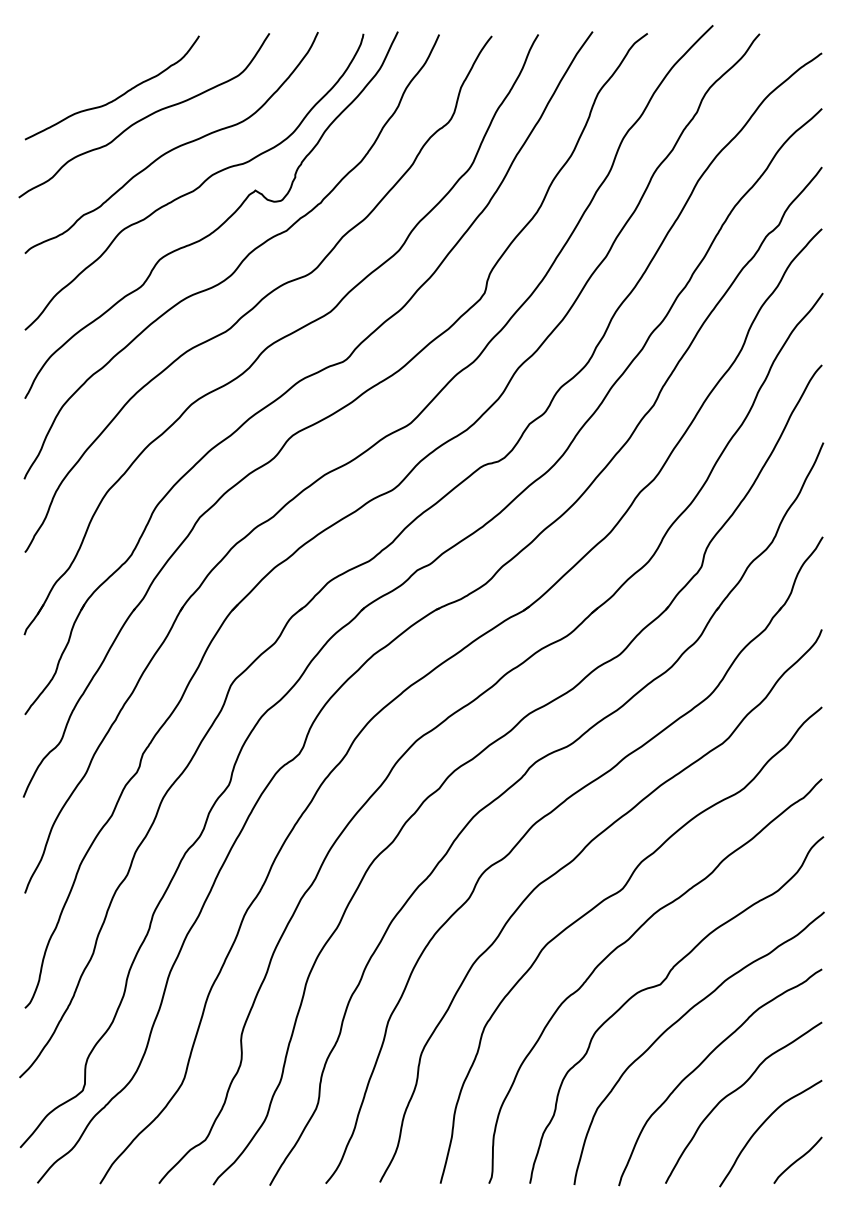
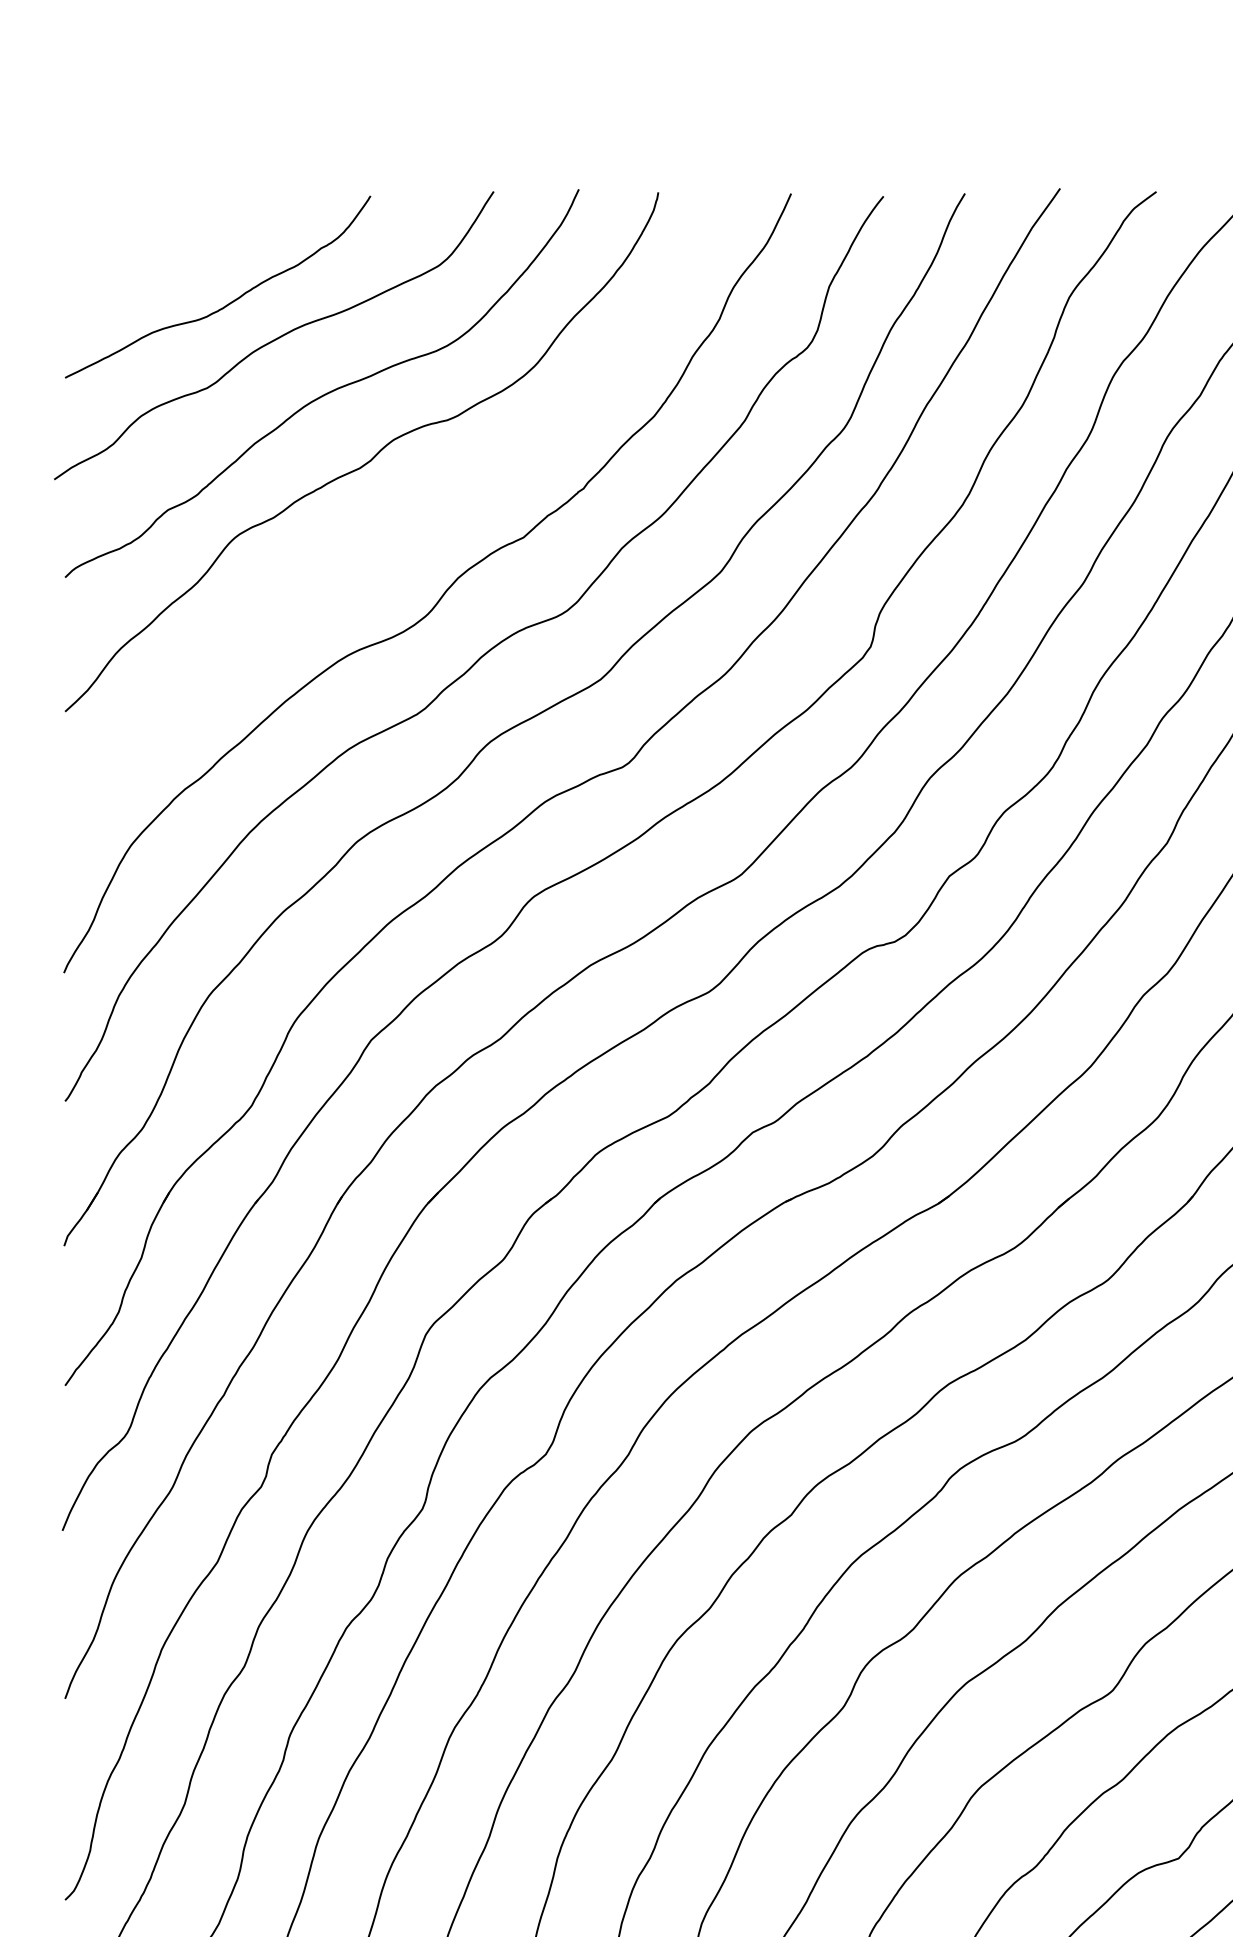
curve: (221, 223) -> (409, 524), removed

